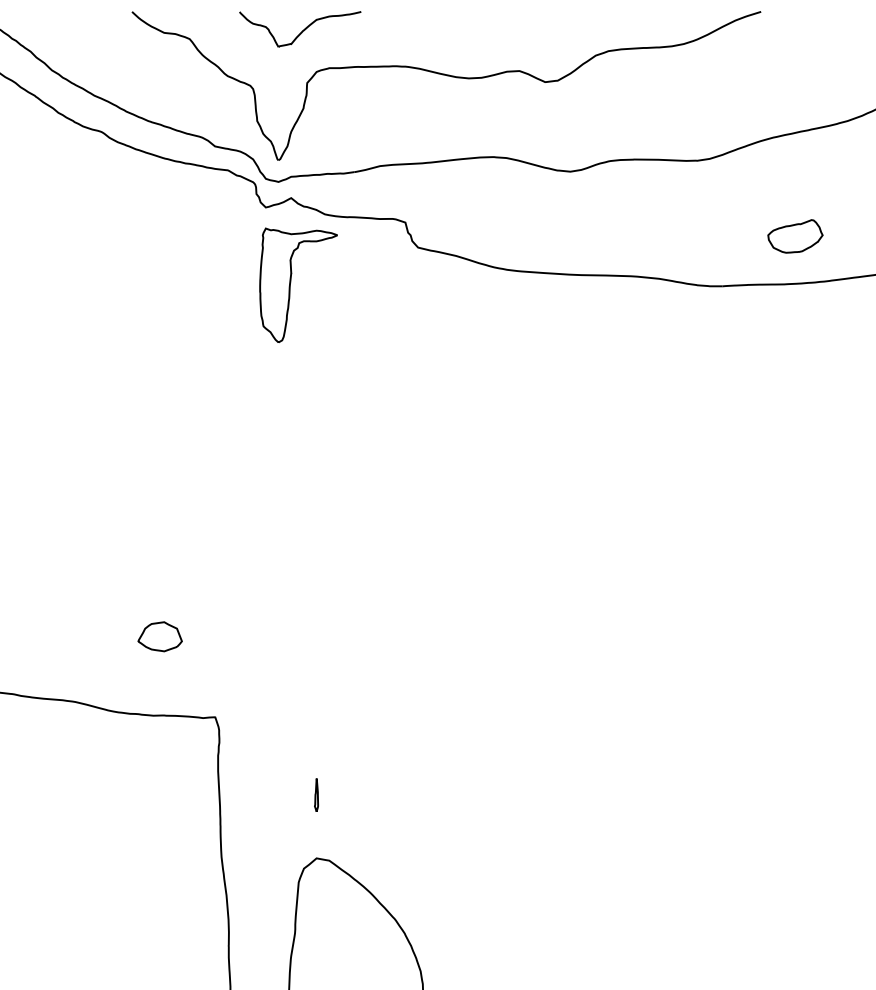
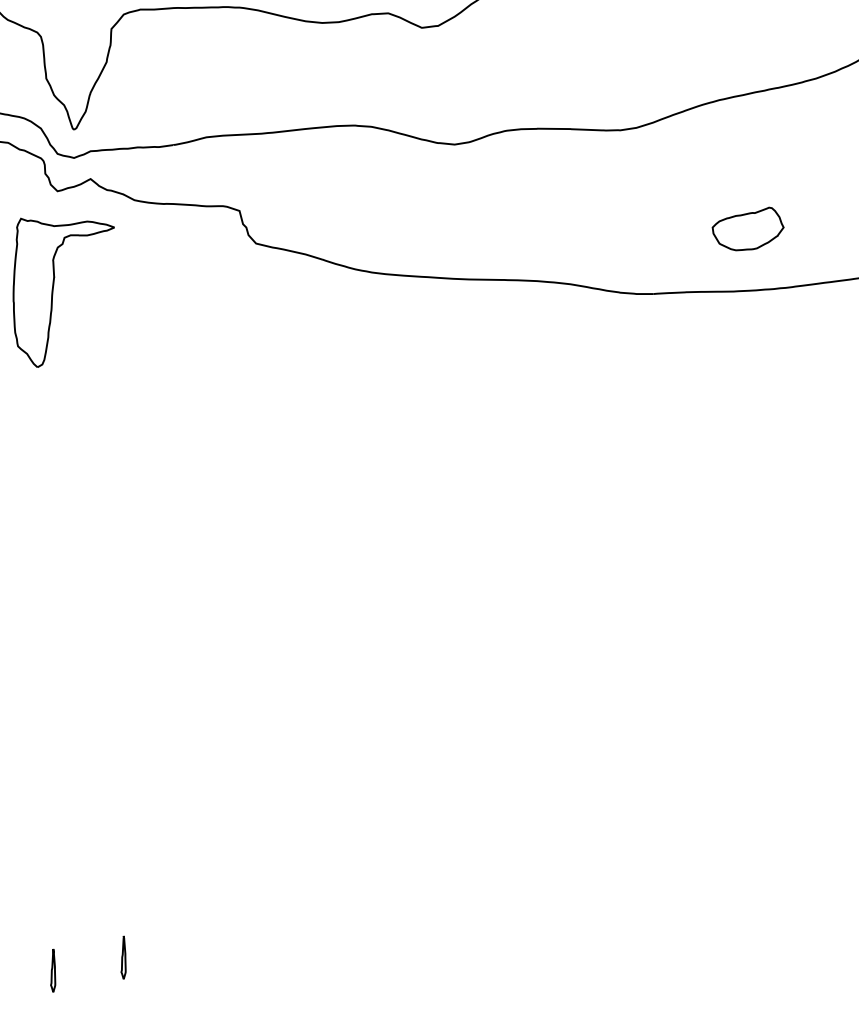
part: (291, 282) -> (54, 289), moved
line: (262, 804) -> (53, 969), added

